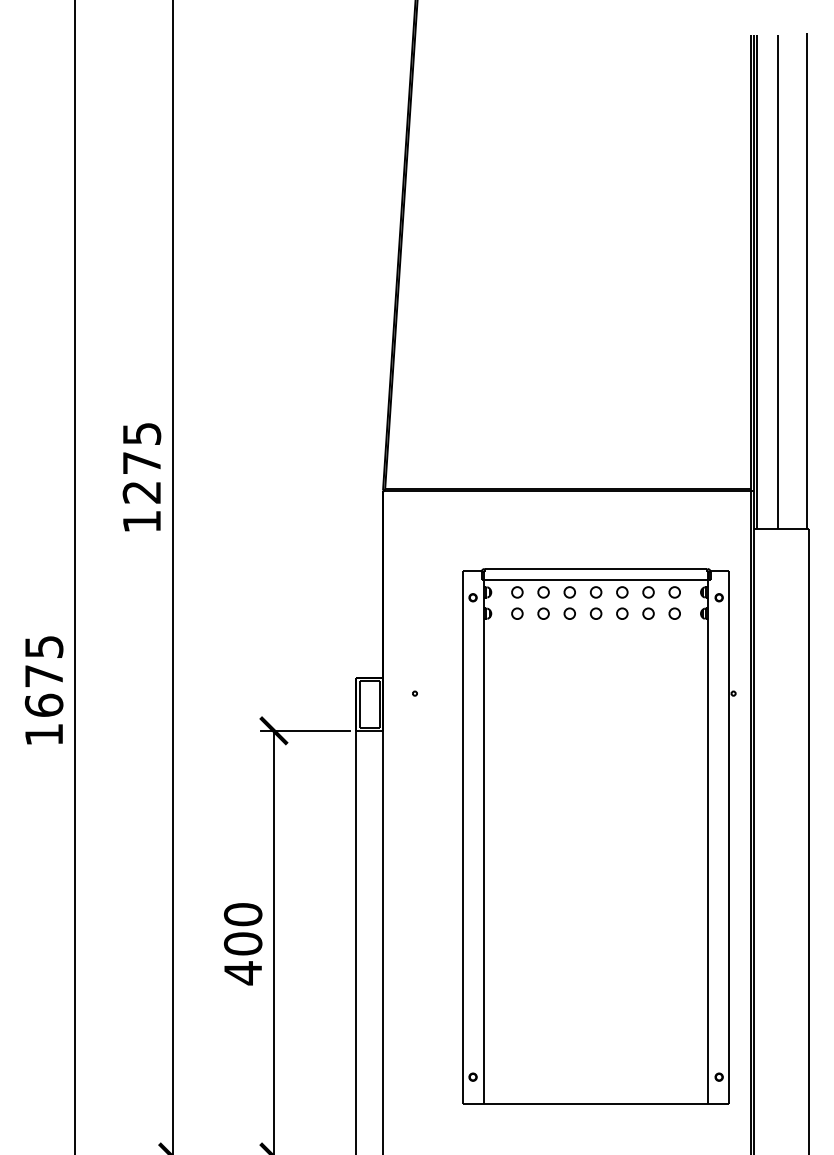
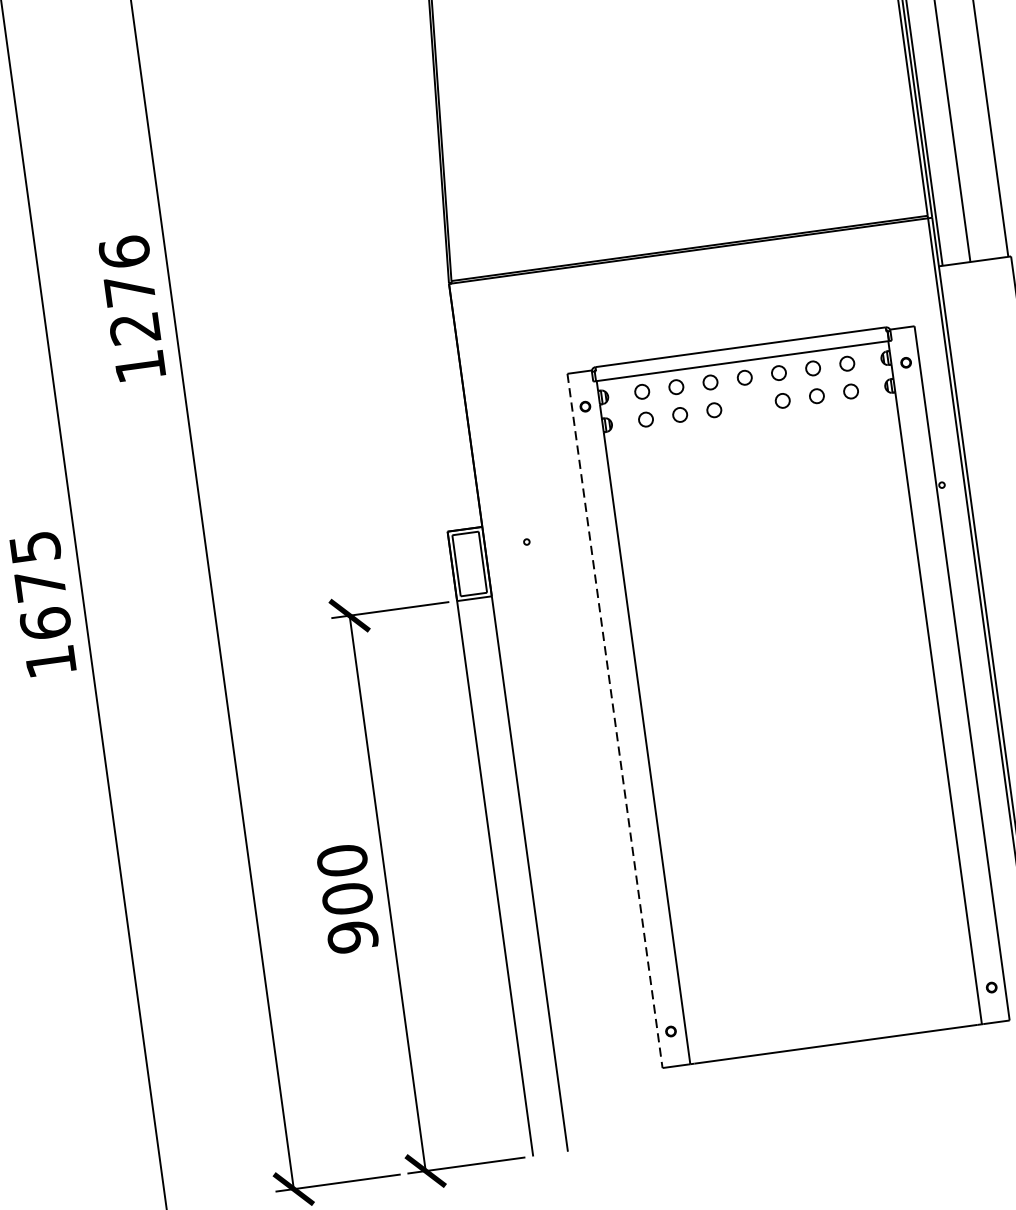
text: (141, 433) -> (123, 251), 1275 -> 1276
part: (595, 613) -> (747, 405), removed
line: (462, 837) -> (614, 721), solid -> dashed
text: (242, 973) -> (351, 937), 400 -> 900

